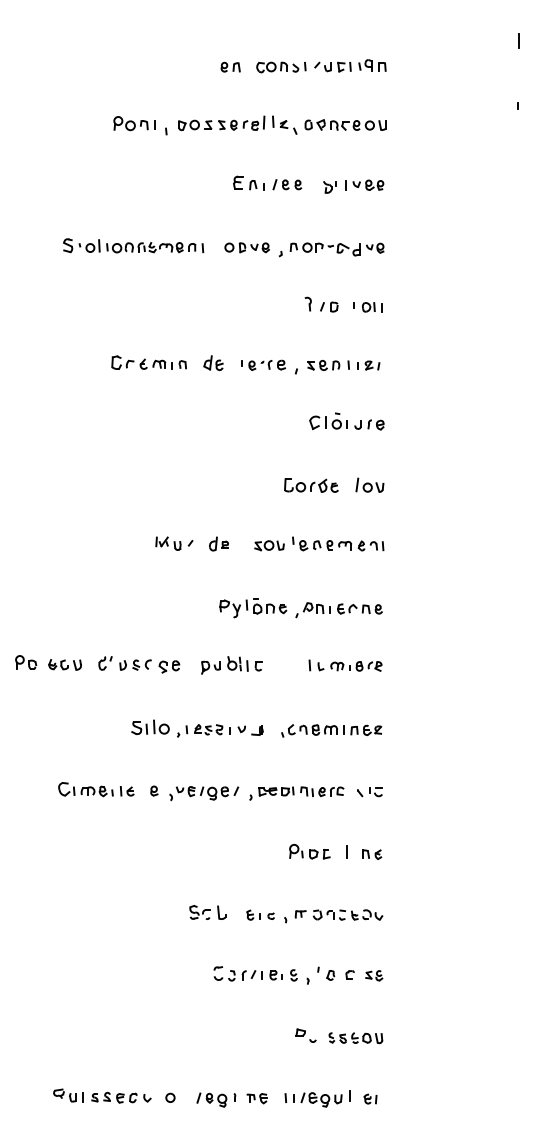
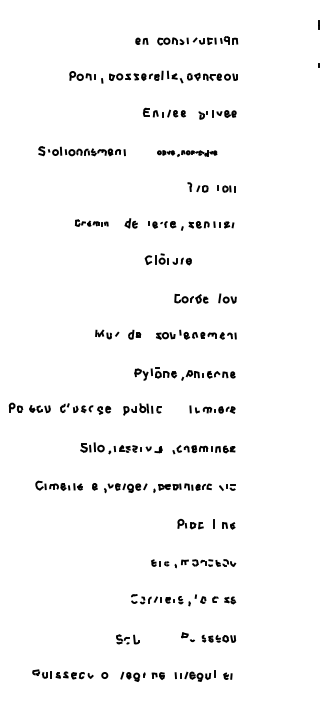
part: (303, 249) -> (186, 153), size x0.6
part: (148, 361) -> (91, 222), size x0.7
part: (345, 421) -> (167, 259), moved
part: (207, 912) -> (127, 639), moved

